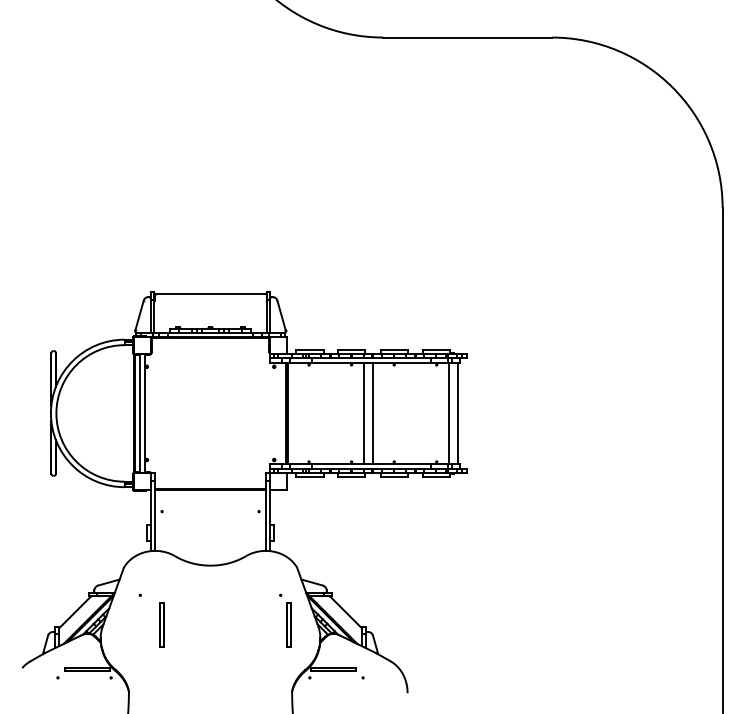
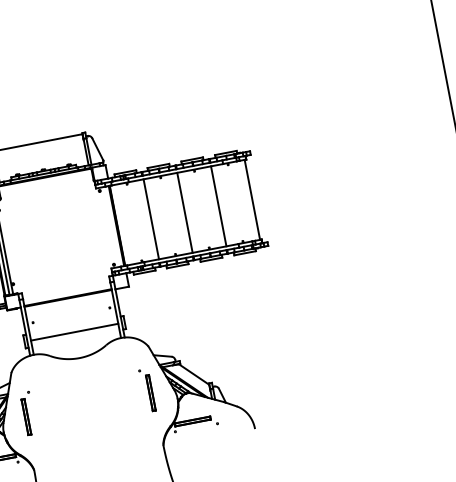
line: (364, 412) -> (151, 218), moved
line: (448, 412) -> (218, 205), moved
line: (210, 532) -> (74, 331), added
part: (161, 624) -> (26, 416), moved

